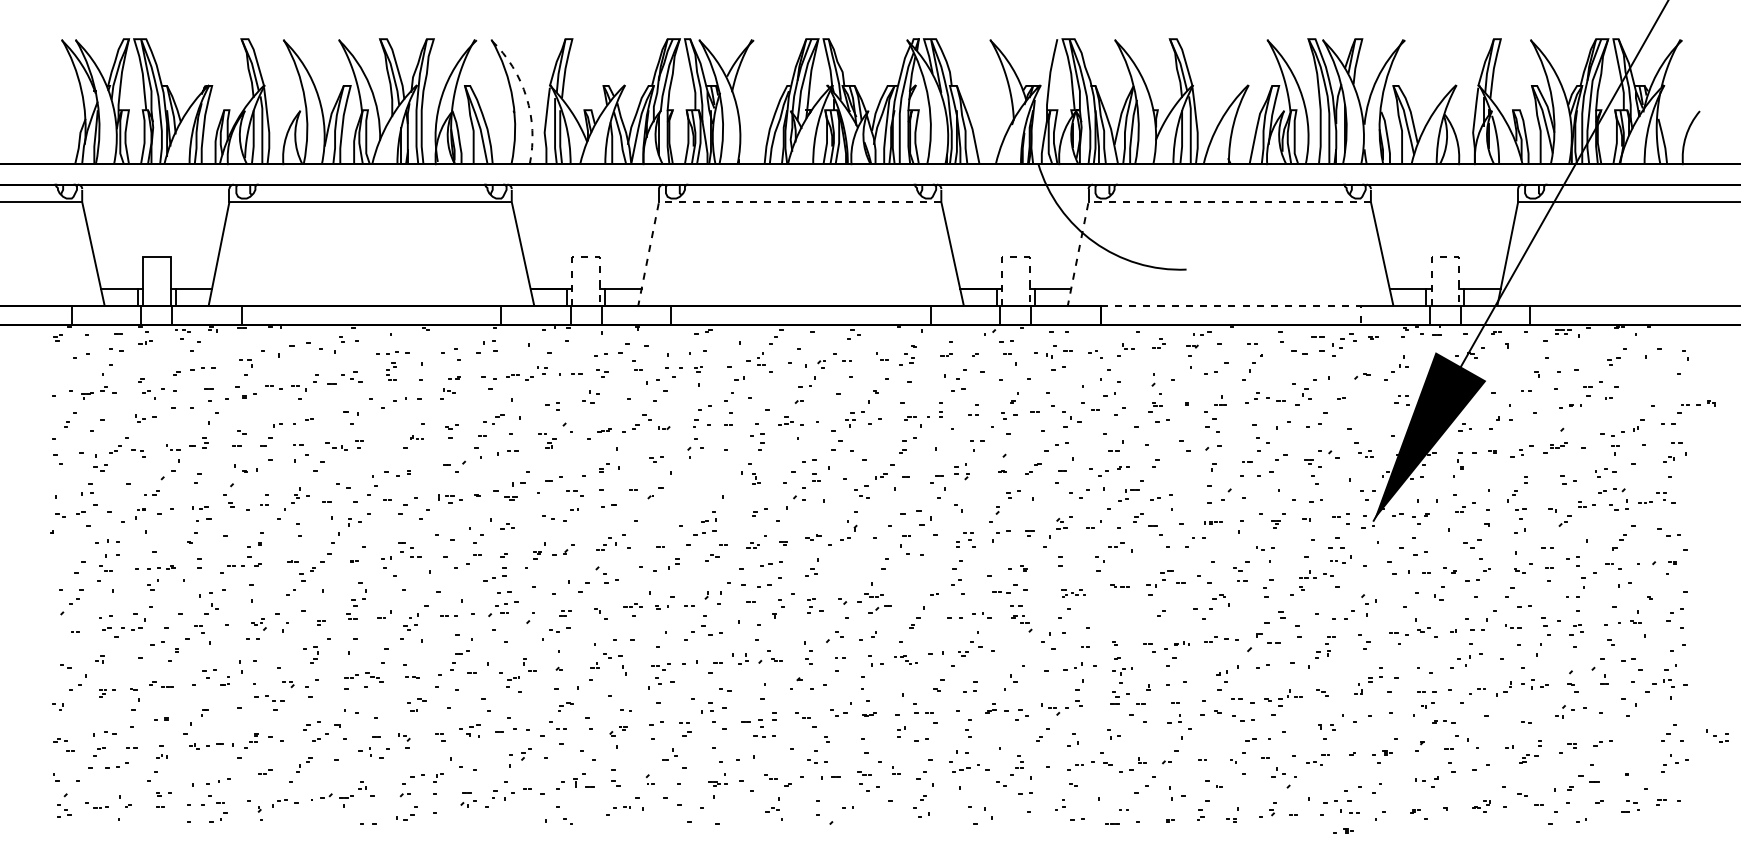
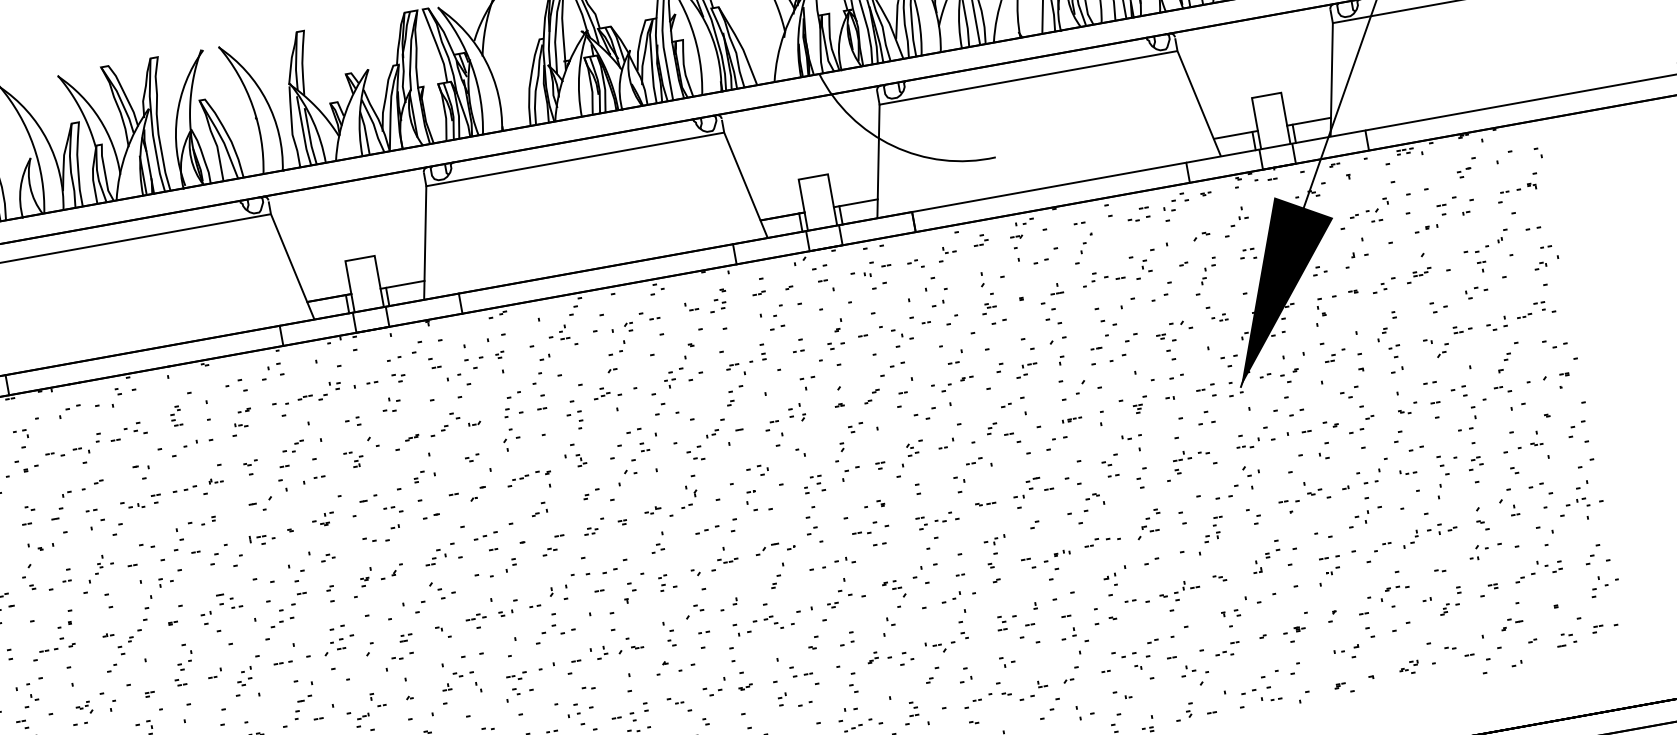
arc: (526, 97) -> (266, 101), dashed -> solid
line: (746, 202) -> (518, 170), dashed -> solid
line: (1176, 202) -> (972, 88), dashed -> solid
line: (586, 257) -> (360, 258), dashed -> solid
line: (1015, 257) -> (813, 177), dashed -> solid
line: (1445, 257) -> (1266, 95), dashed -> solid
line: (1241, 305) -> (1060, 184), dashed -> solid
part: (1307, 345) -> (1137, 214), size x0.62
part: (294, 349) -> (69, 411), size x0.62
part: (387, 352) -> (184, 488), moved
part: (1696, 406) -> (1517, 191), moved
part: (1362, 408) -> (1207, 270), added
part: (705, 486) -> (529, 477), added
part: (509, 490) -> (323, 519), size x0.62
part: (1611, 490) -> (1364, 212), moved
part: (1128, 495) -> (1026, 370), moved
part: (916, 517) -> (757, 470), size x0.62
part: (704, 532) -> (485, 535), moved
part: (1340, 559) -> (1247, 444), moved
part: (771, 563) -> (707, 529), moved
part: (494, 578) -> (282, 622), moved
part: (1073, 593) -> (938, 520), size x1.67
part: (879, 609) -> (766, 549), moved
part: (1021, 623) -> (893, 589), moved
part: (1265, 631) -> (1147, 524), size x0.62
part: (905, 659) -> (773, 622), size x1.67
part: (1122, 675) -> (995, 545), moved
part: (1243, 718) -> (1124, 653), moved
part: (1443, 721) -> (1396, 587), moved
part: (1717, 735) -> (1549, 565), moved
part: (1583, 782) -> (1512, 623), size x0.62
part: (1343, 830) -> (1267, 719), removed

